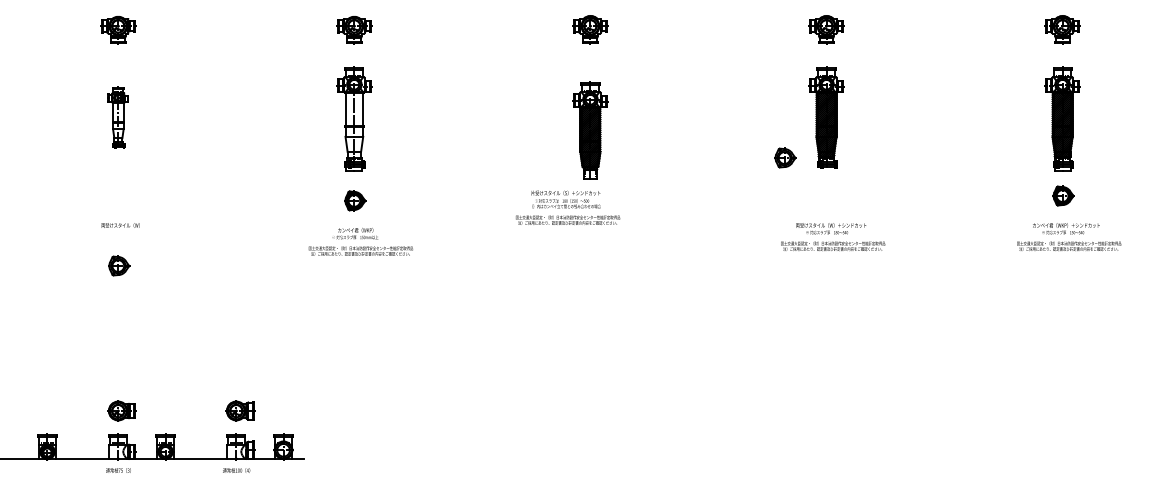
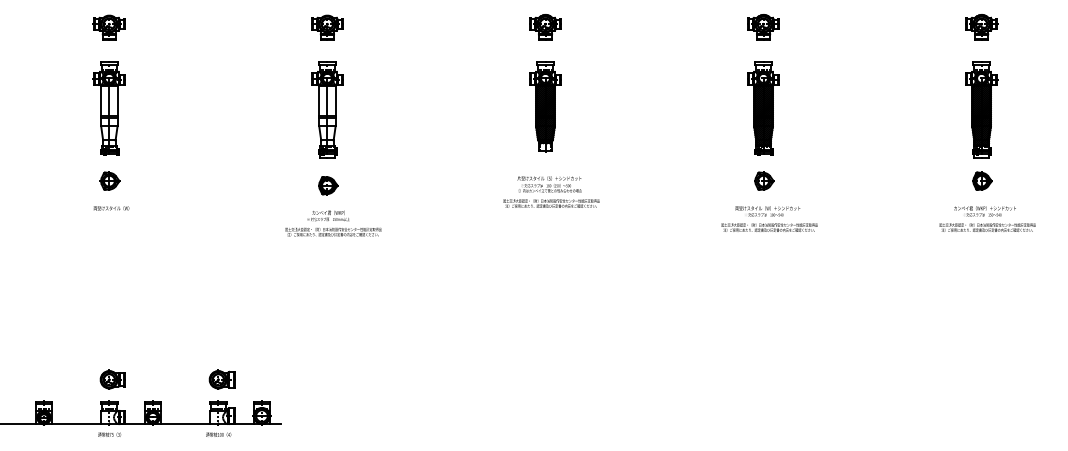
part: (118, 117) -> (109, 108), size x1.67
part: (590, 130) -> (545, 106), moved
part: (785, 157) -> (764, 180), moved
text: (568, 207) -> (552, 191), moved
part: (119, 265) -> (110, 180), moved

